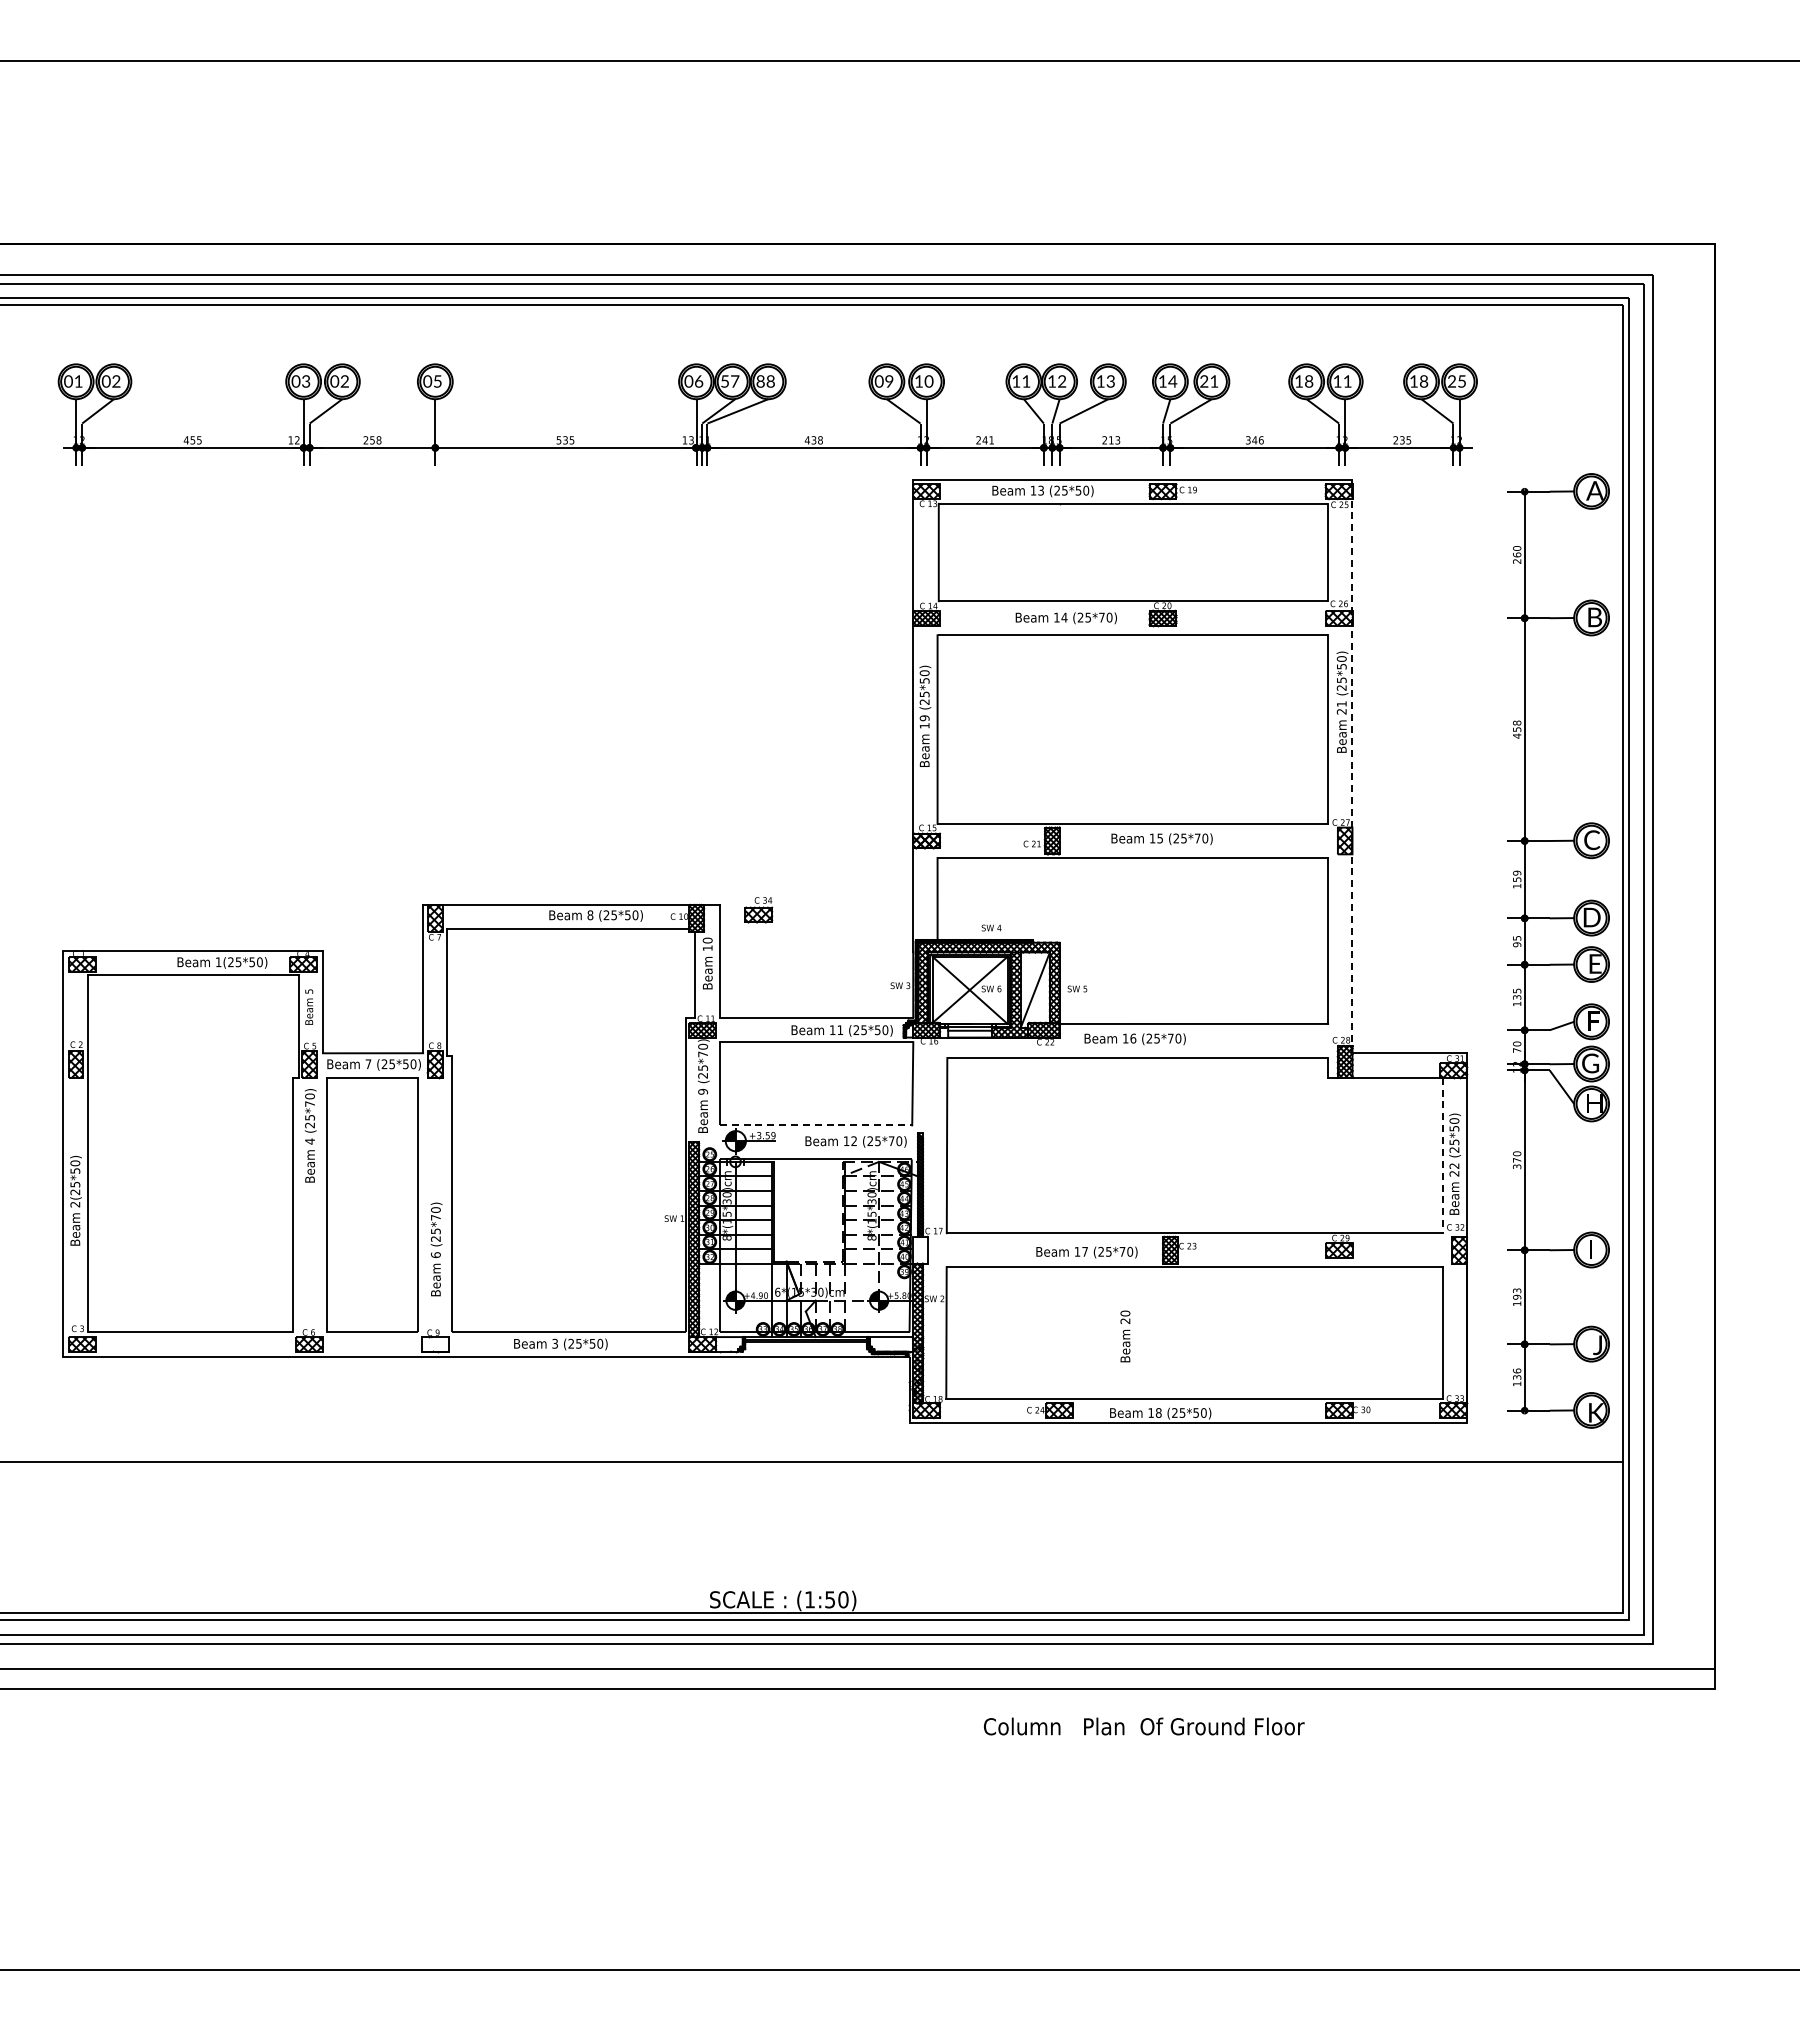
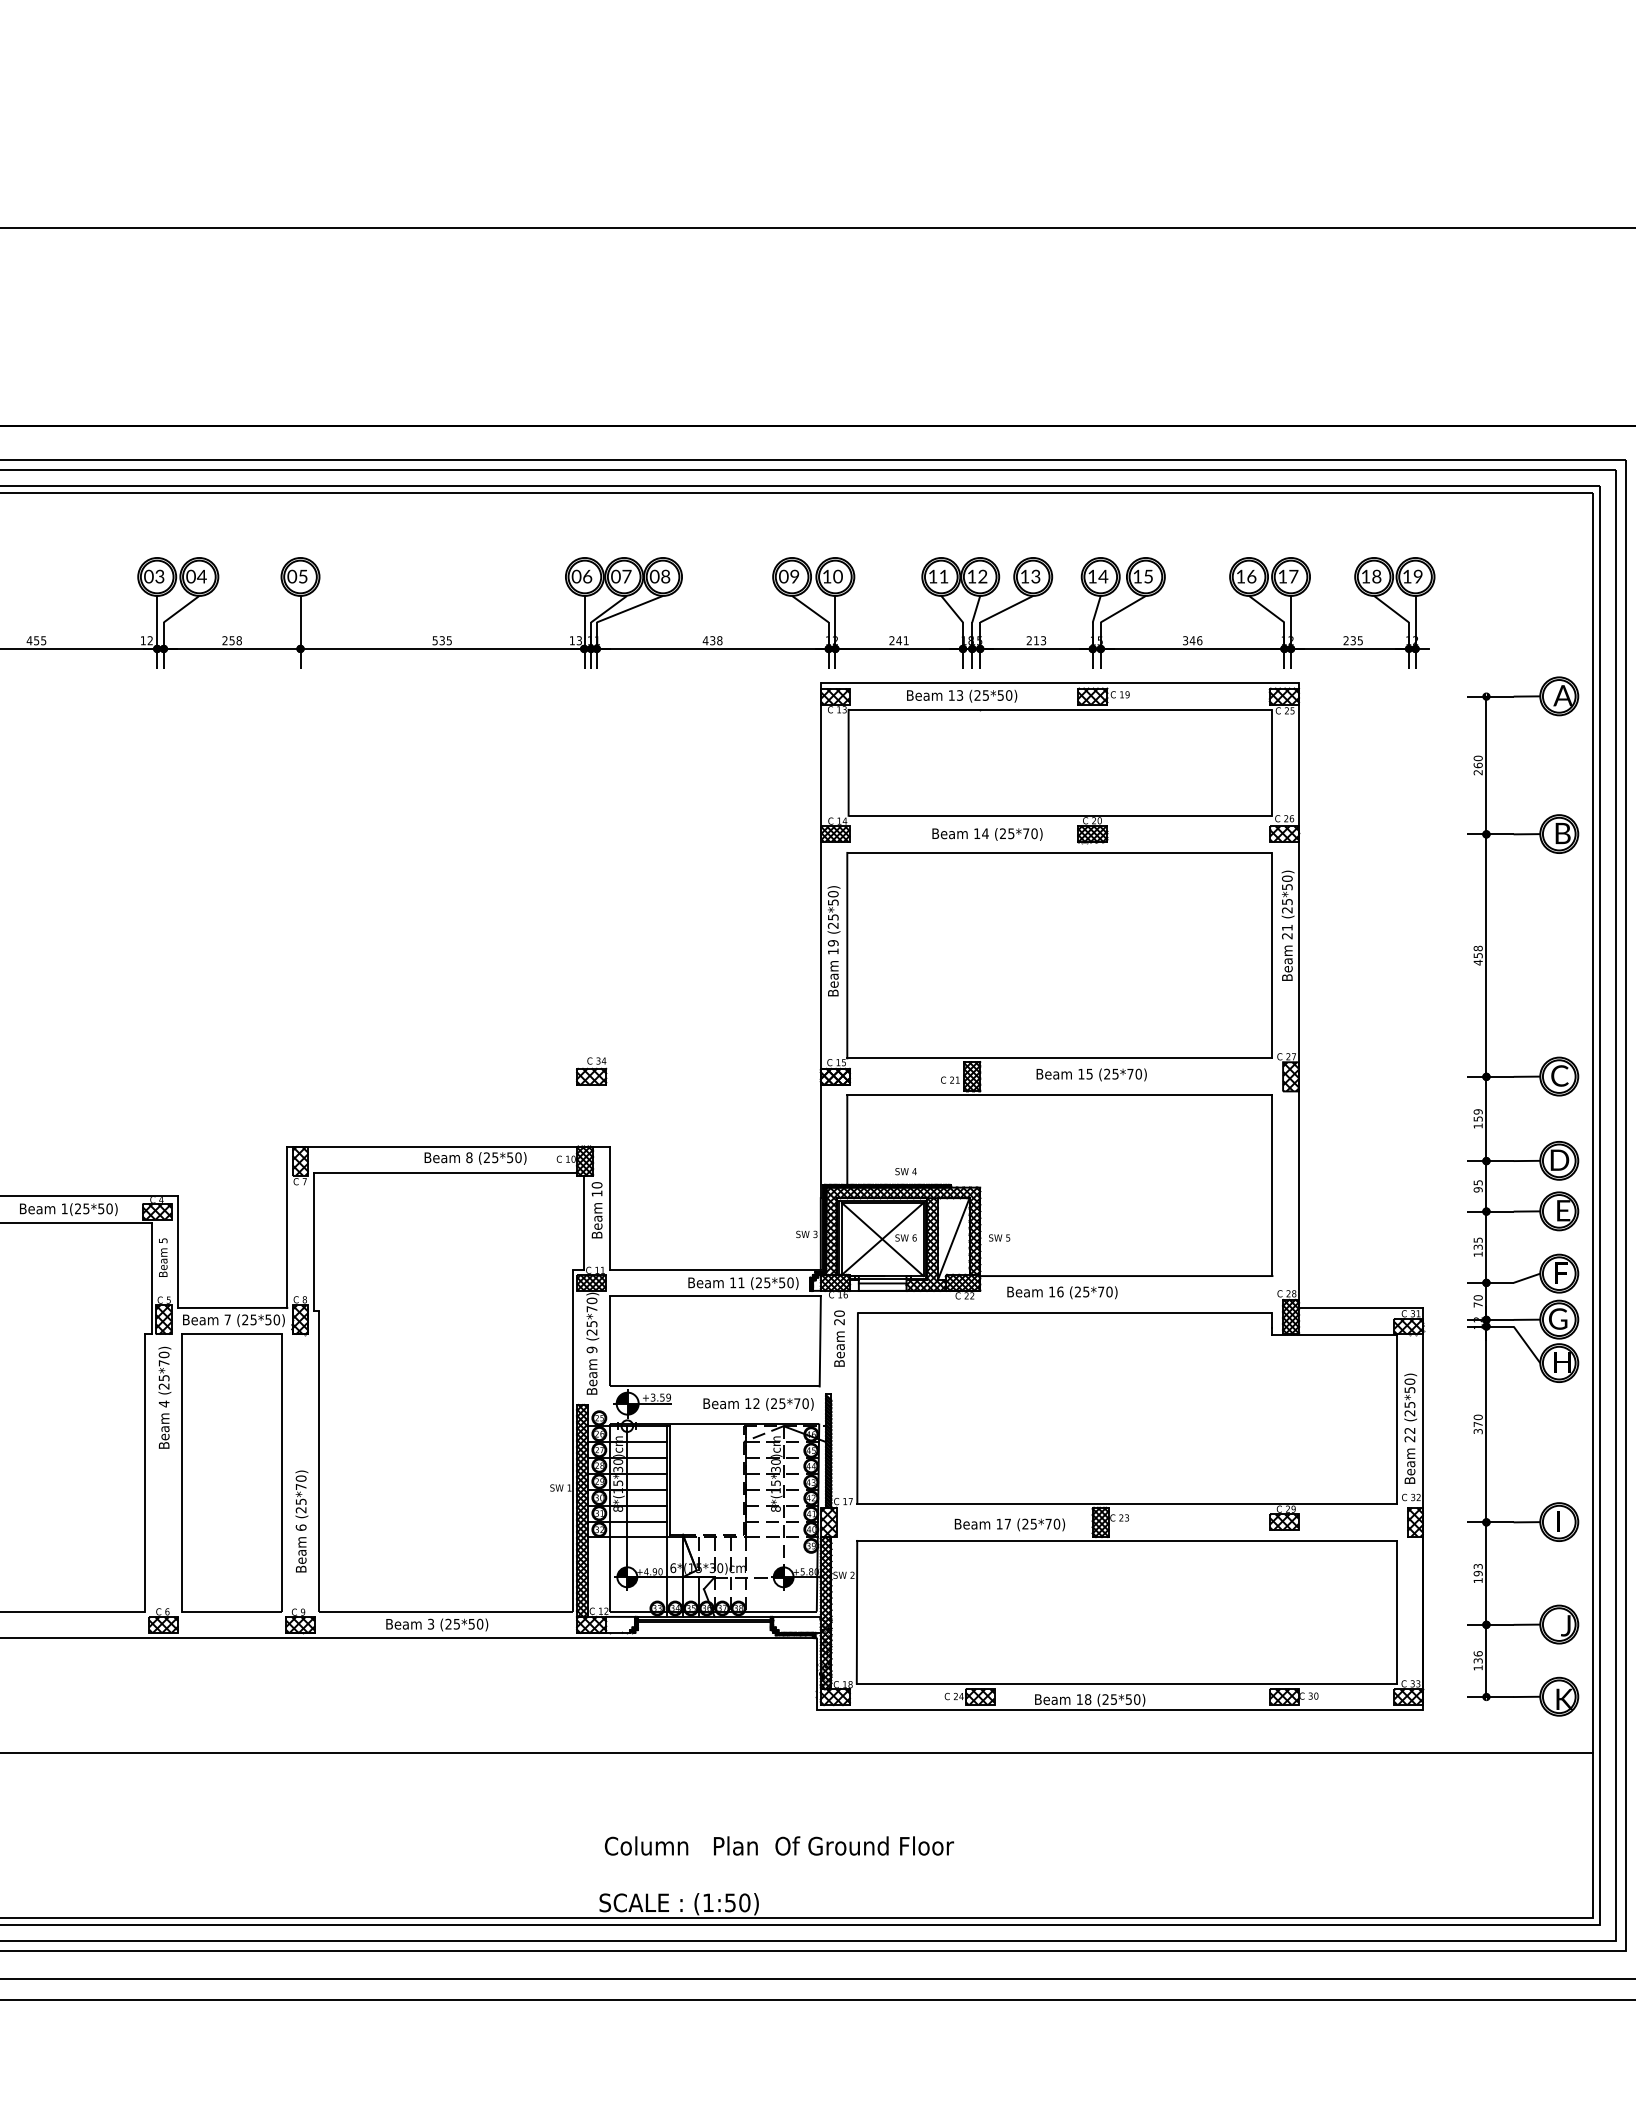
text: (1309, 380) -> (1252, 575), 18 -> 16
text: (344, 381) -> (201, 576), 02 -> 04
text: (724, 381) -> (615, 576), 57 -> 07
text: (760, 381) -> (654, 576), 88 -> 08
text: (1209, 381) -> (1143, 576), 21 -> 15
text: (1347, 381) -> (1293, 576), 11 -> 17
text: (1456, 381) -> (1412, 576), 25 -> 19
line: (1352, 766) -> (1298, 995), dashed -> solid
part: (758, 910) -> (591, 1071), moved
line: (816, 1125) -> (715, 1386), dashed -> solid
line: (1442, 1155) -> (1396, 1419), dashed -> solid
hatch: (920, 1249) -> (828, 1521), added
text: (1125, 1336) -> (839, 1338), moved
hatch: (434, 1344) -> (299, 1624), added
text: (1143, 1726) -> (778, 1845), moved

